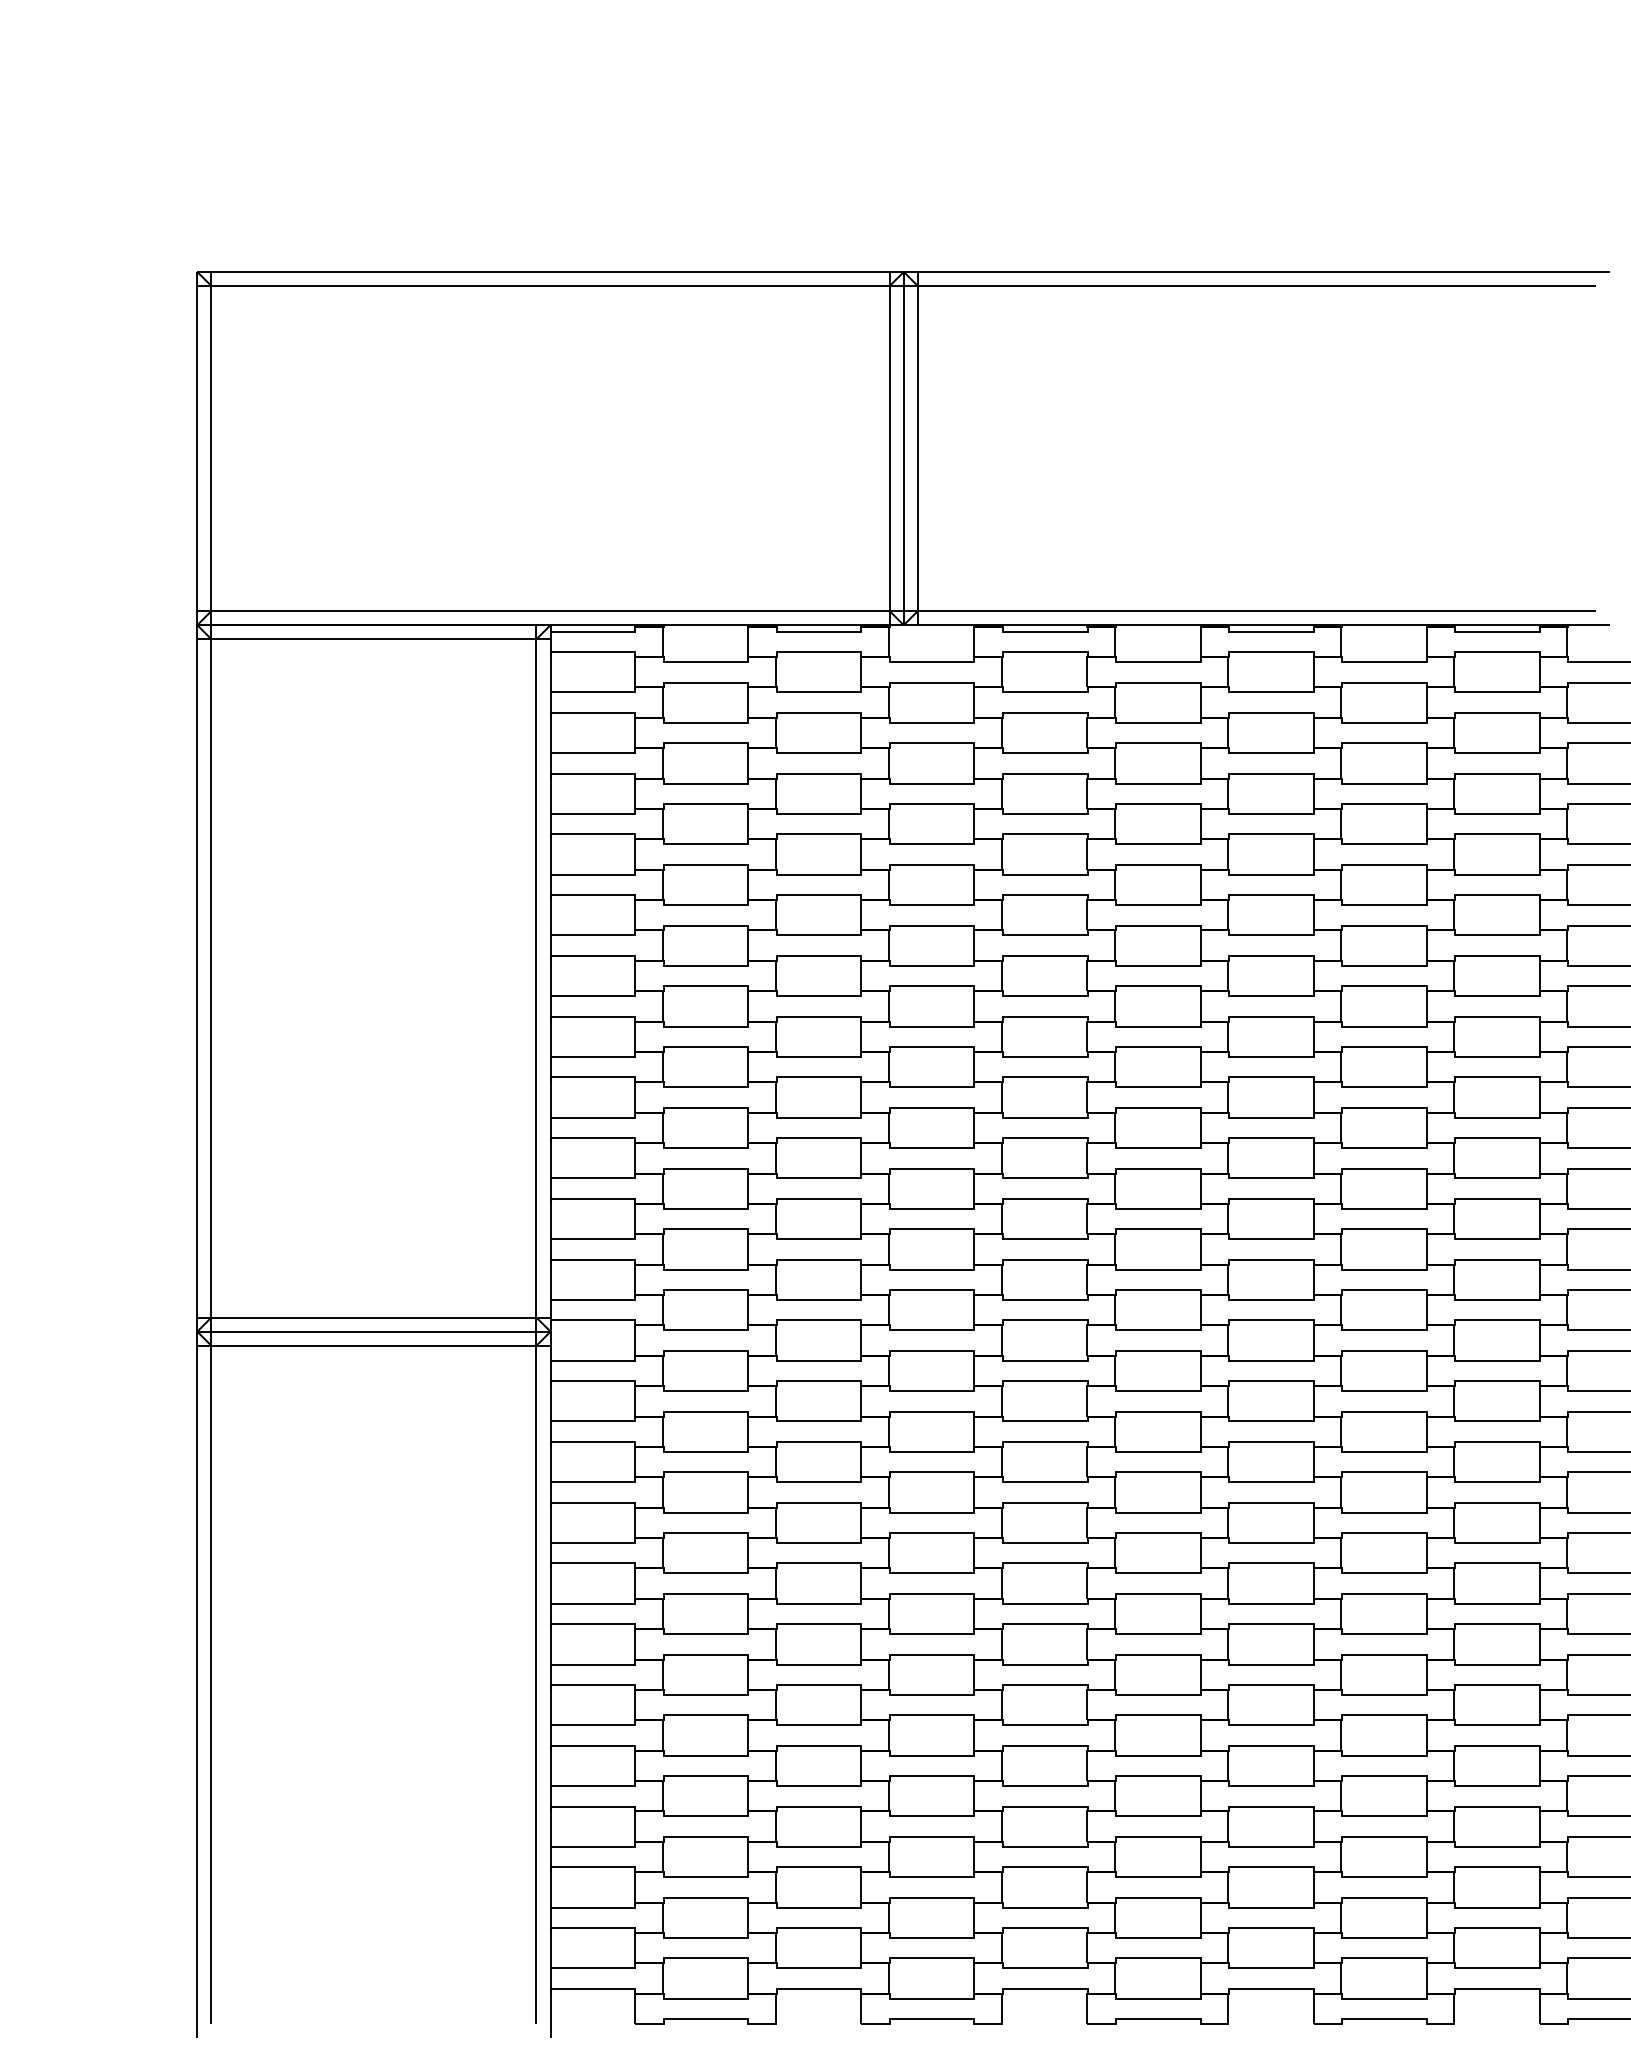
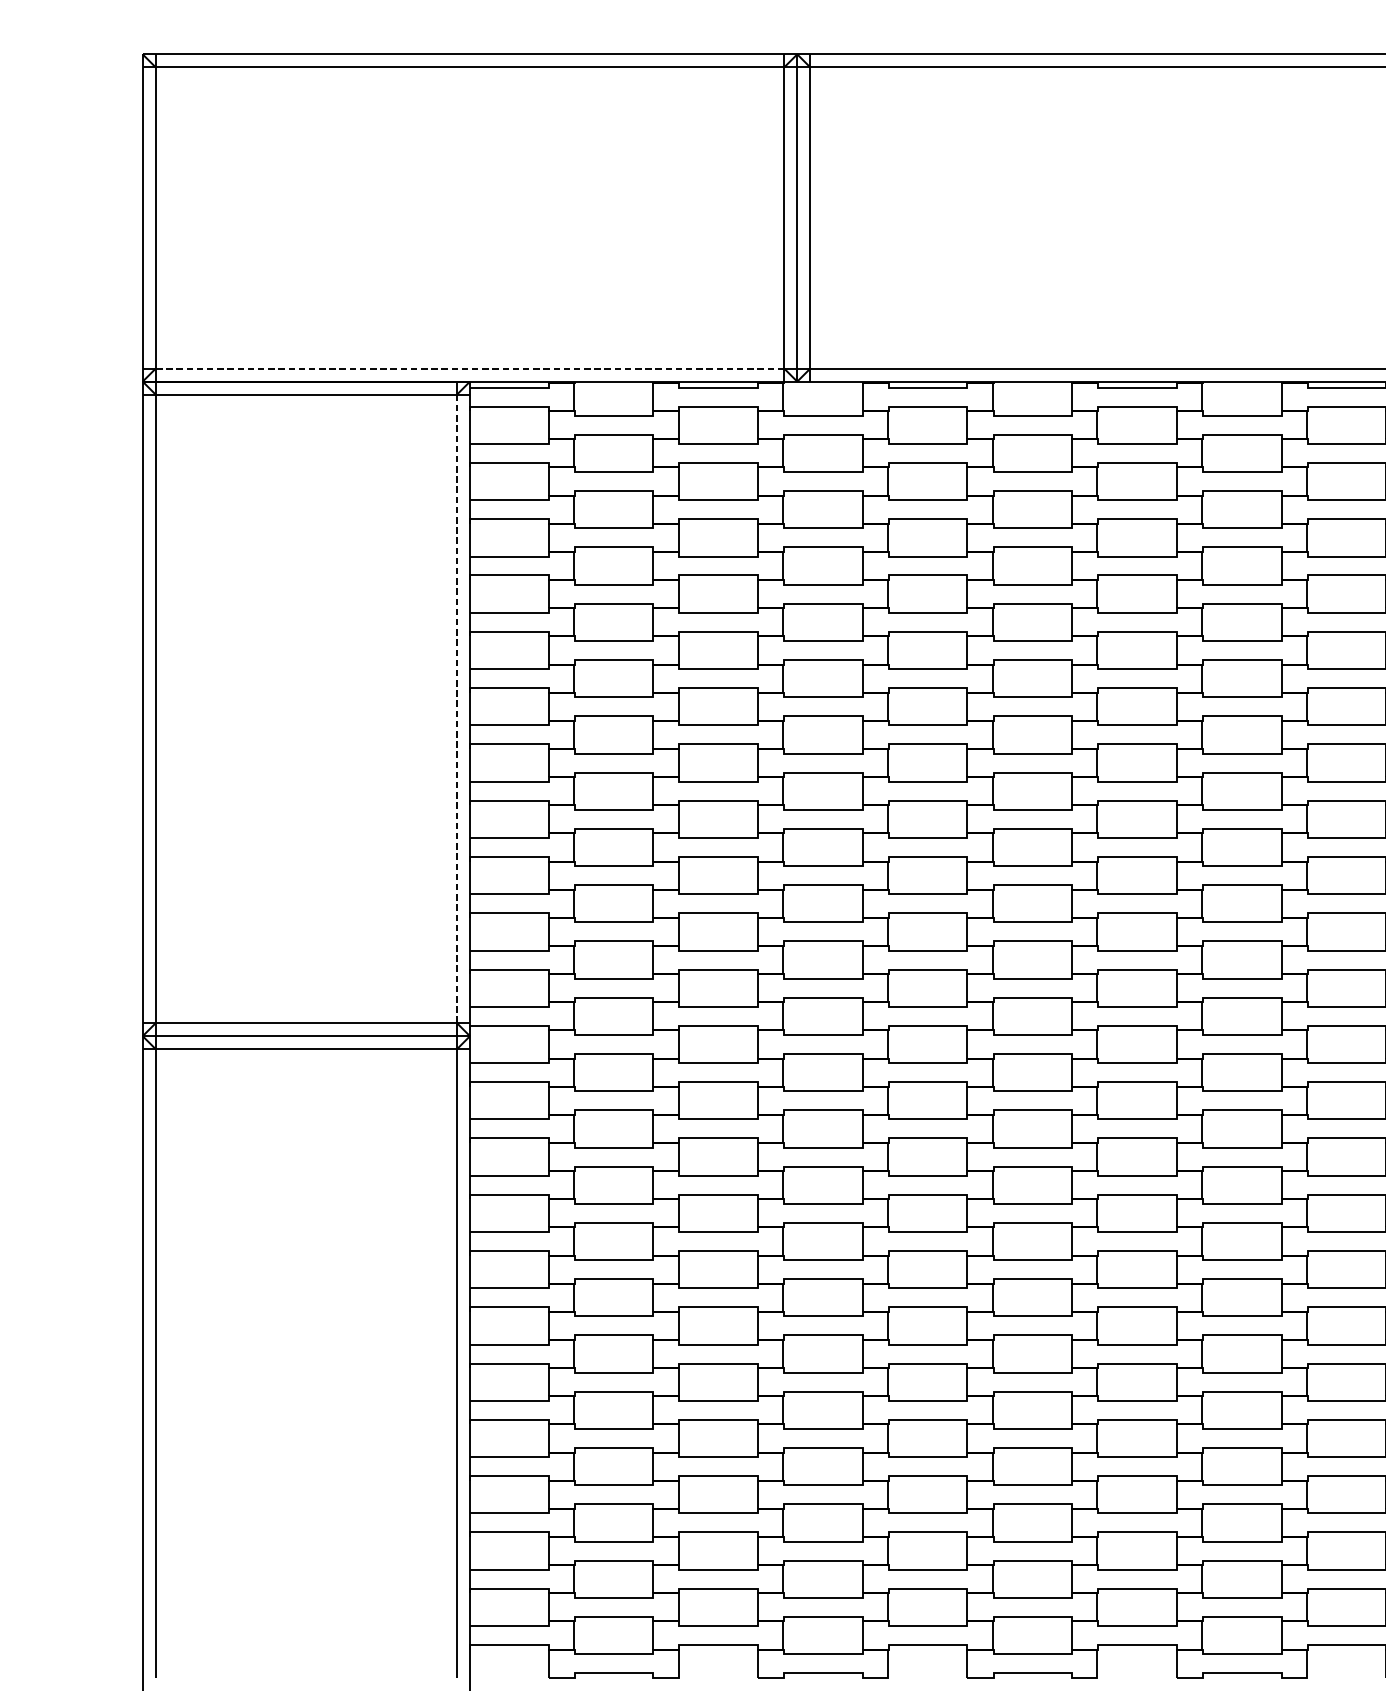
line: (550, 611) -> (469, 368), solid -> dashed
line: (536, 978) -> (456, 708), solid -> dashed

